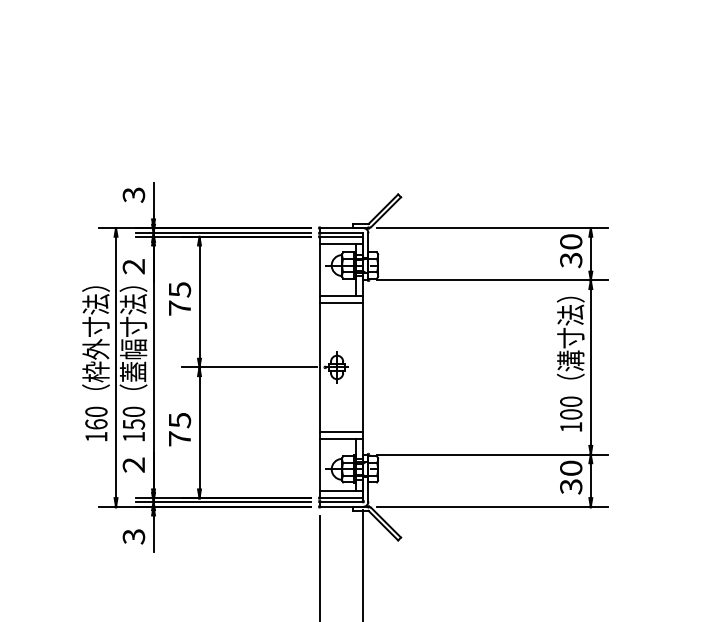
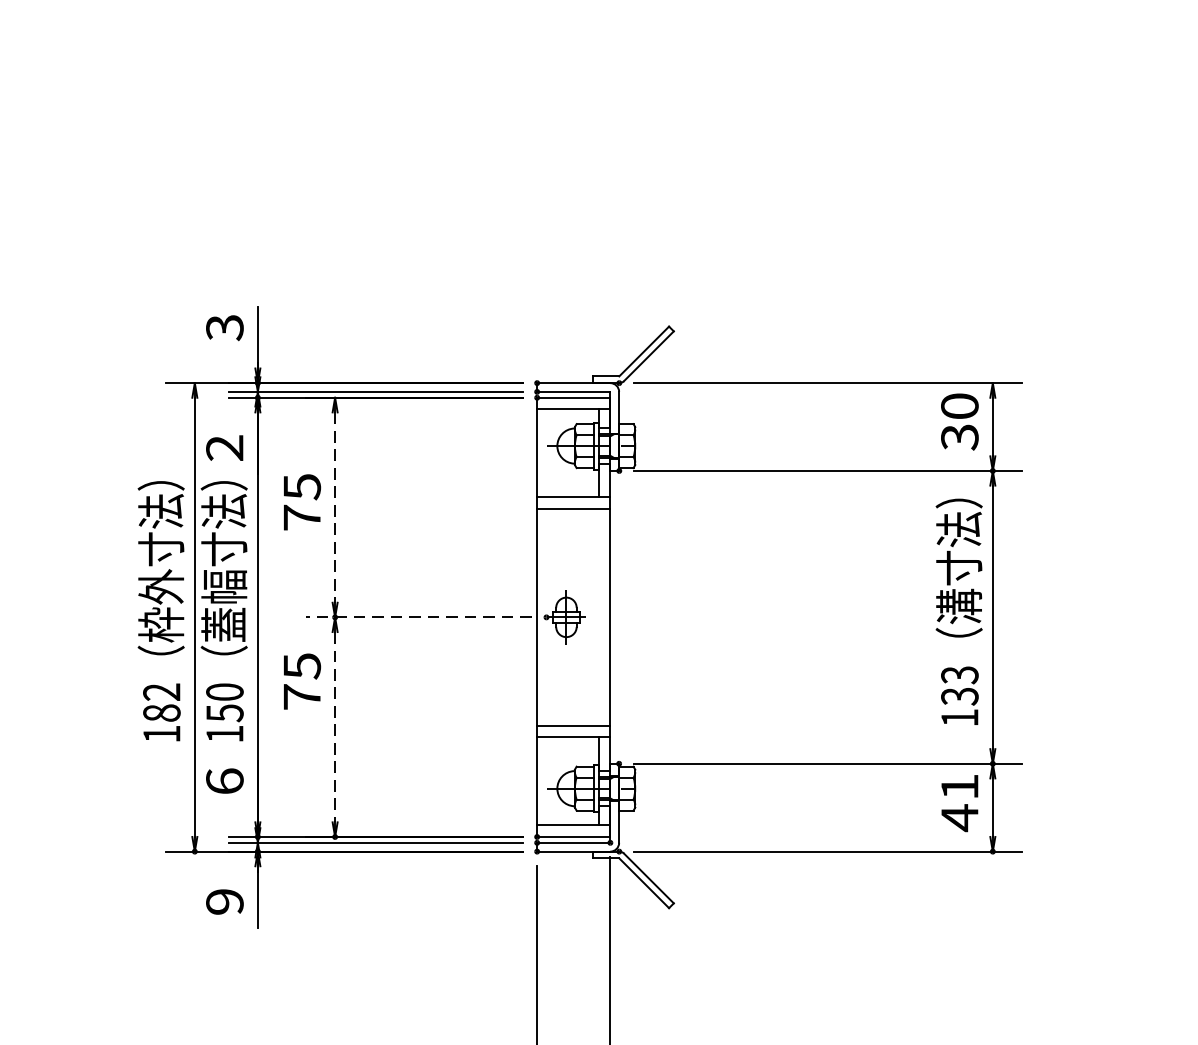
line: (199, 302) -> (335, 508), solid -> dashed
line: (248, 367) -> (417, 617), solid -> dashed
text: (571, 407) -> (960, 684), 100 -> 133
text: (96, 417) -> (161, 701), 160 -> 182
text: (180, 429) -> (303, 681), moved
line: (199, 432) -> (335, 726), solid -> dashed
text: (133, 464) -> (224, 780), 2 -> 6
text: (571, 477) -> (960, 802), 30 -> 41
text: (134, 536) -> (225, 901), 3 -> 9

